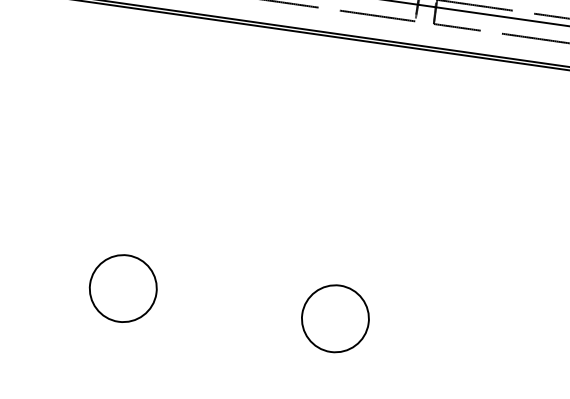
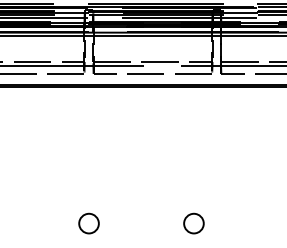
circle: (122, 288) -> (88, 223), size x0.6
circle: (334, 318) -> (193, 223), size x0.6

